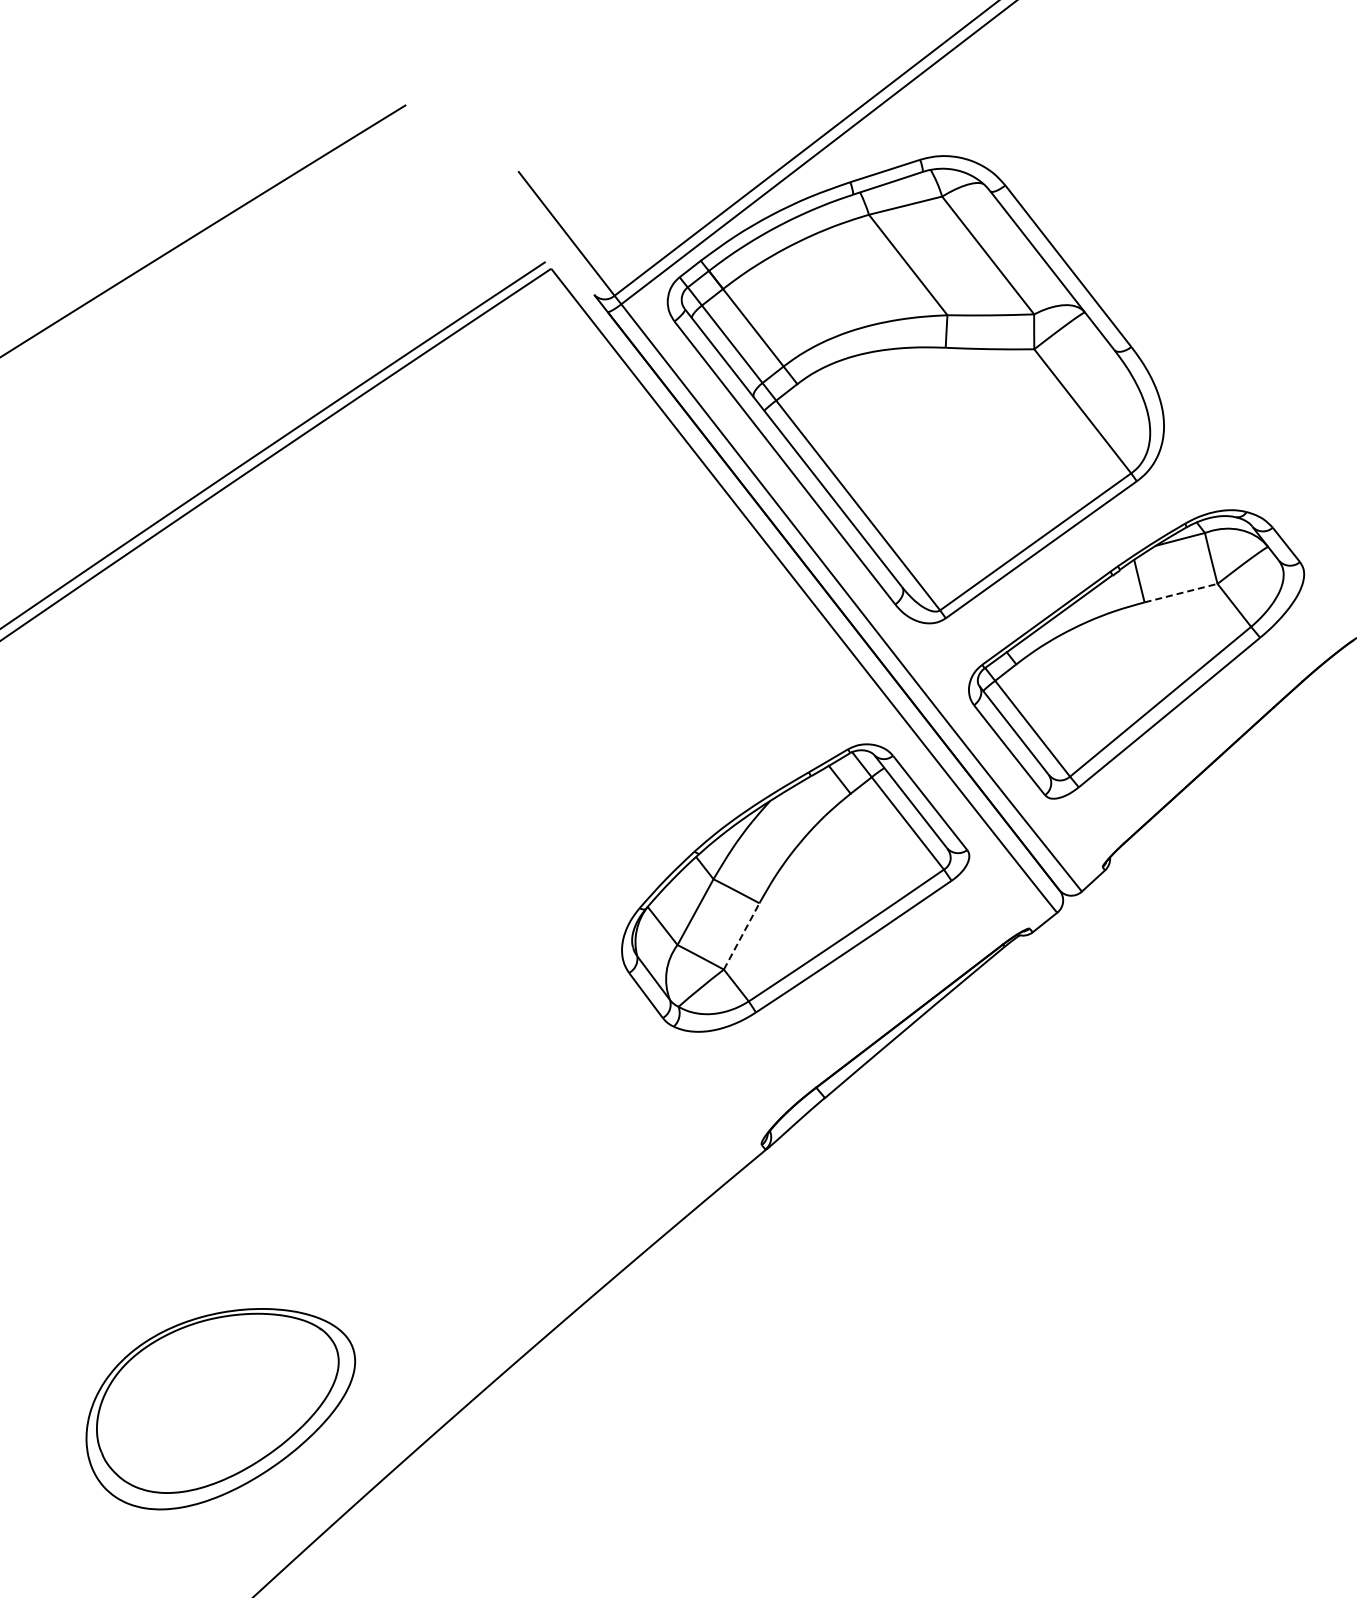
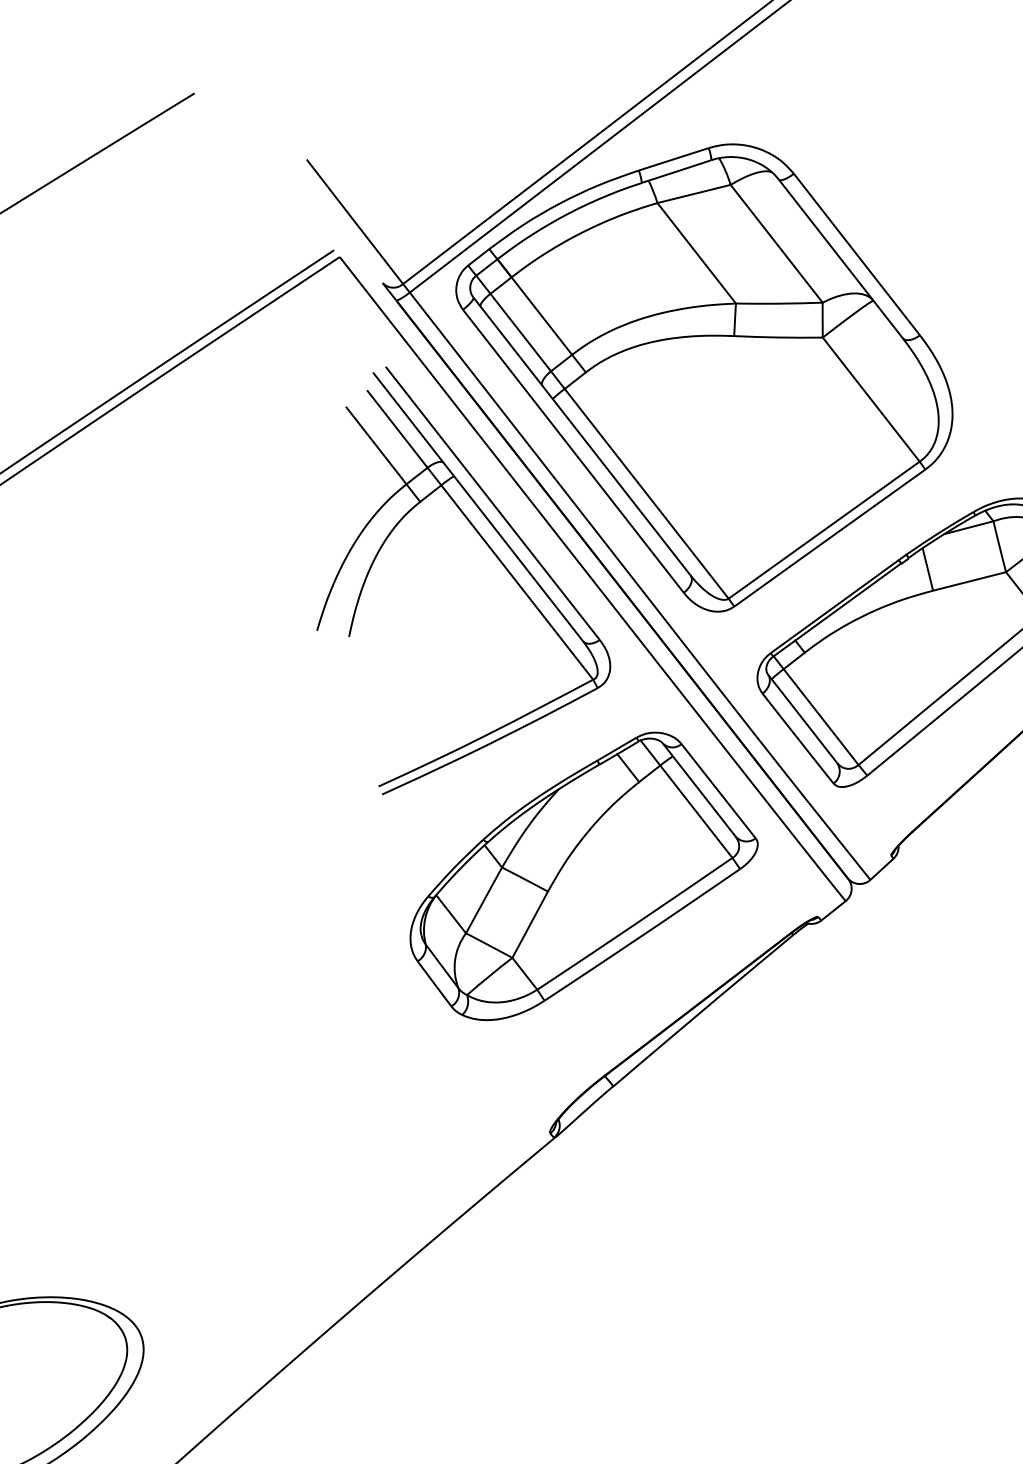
part: (705, 566) -> (494, 554), added
line: (1181, 593) -> (970, 581), dashed -> solid
line: (741, 936) -> (530, 924), dashed -> solid

